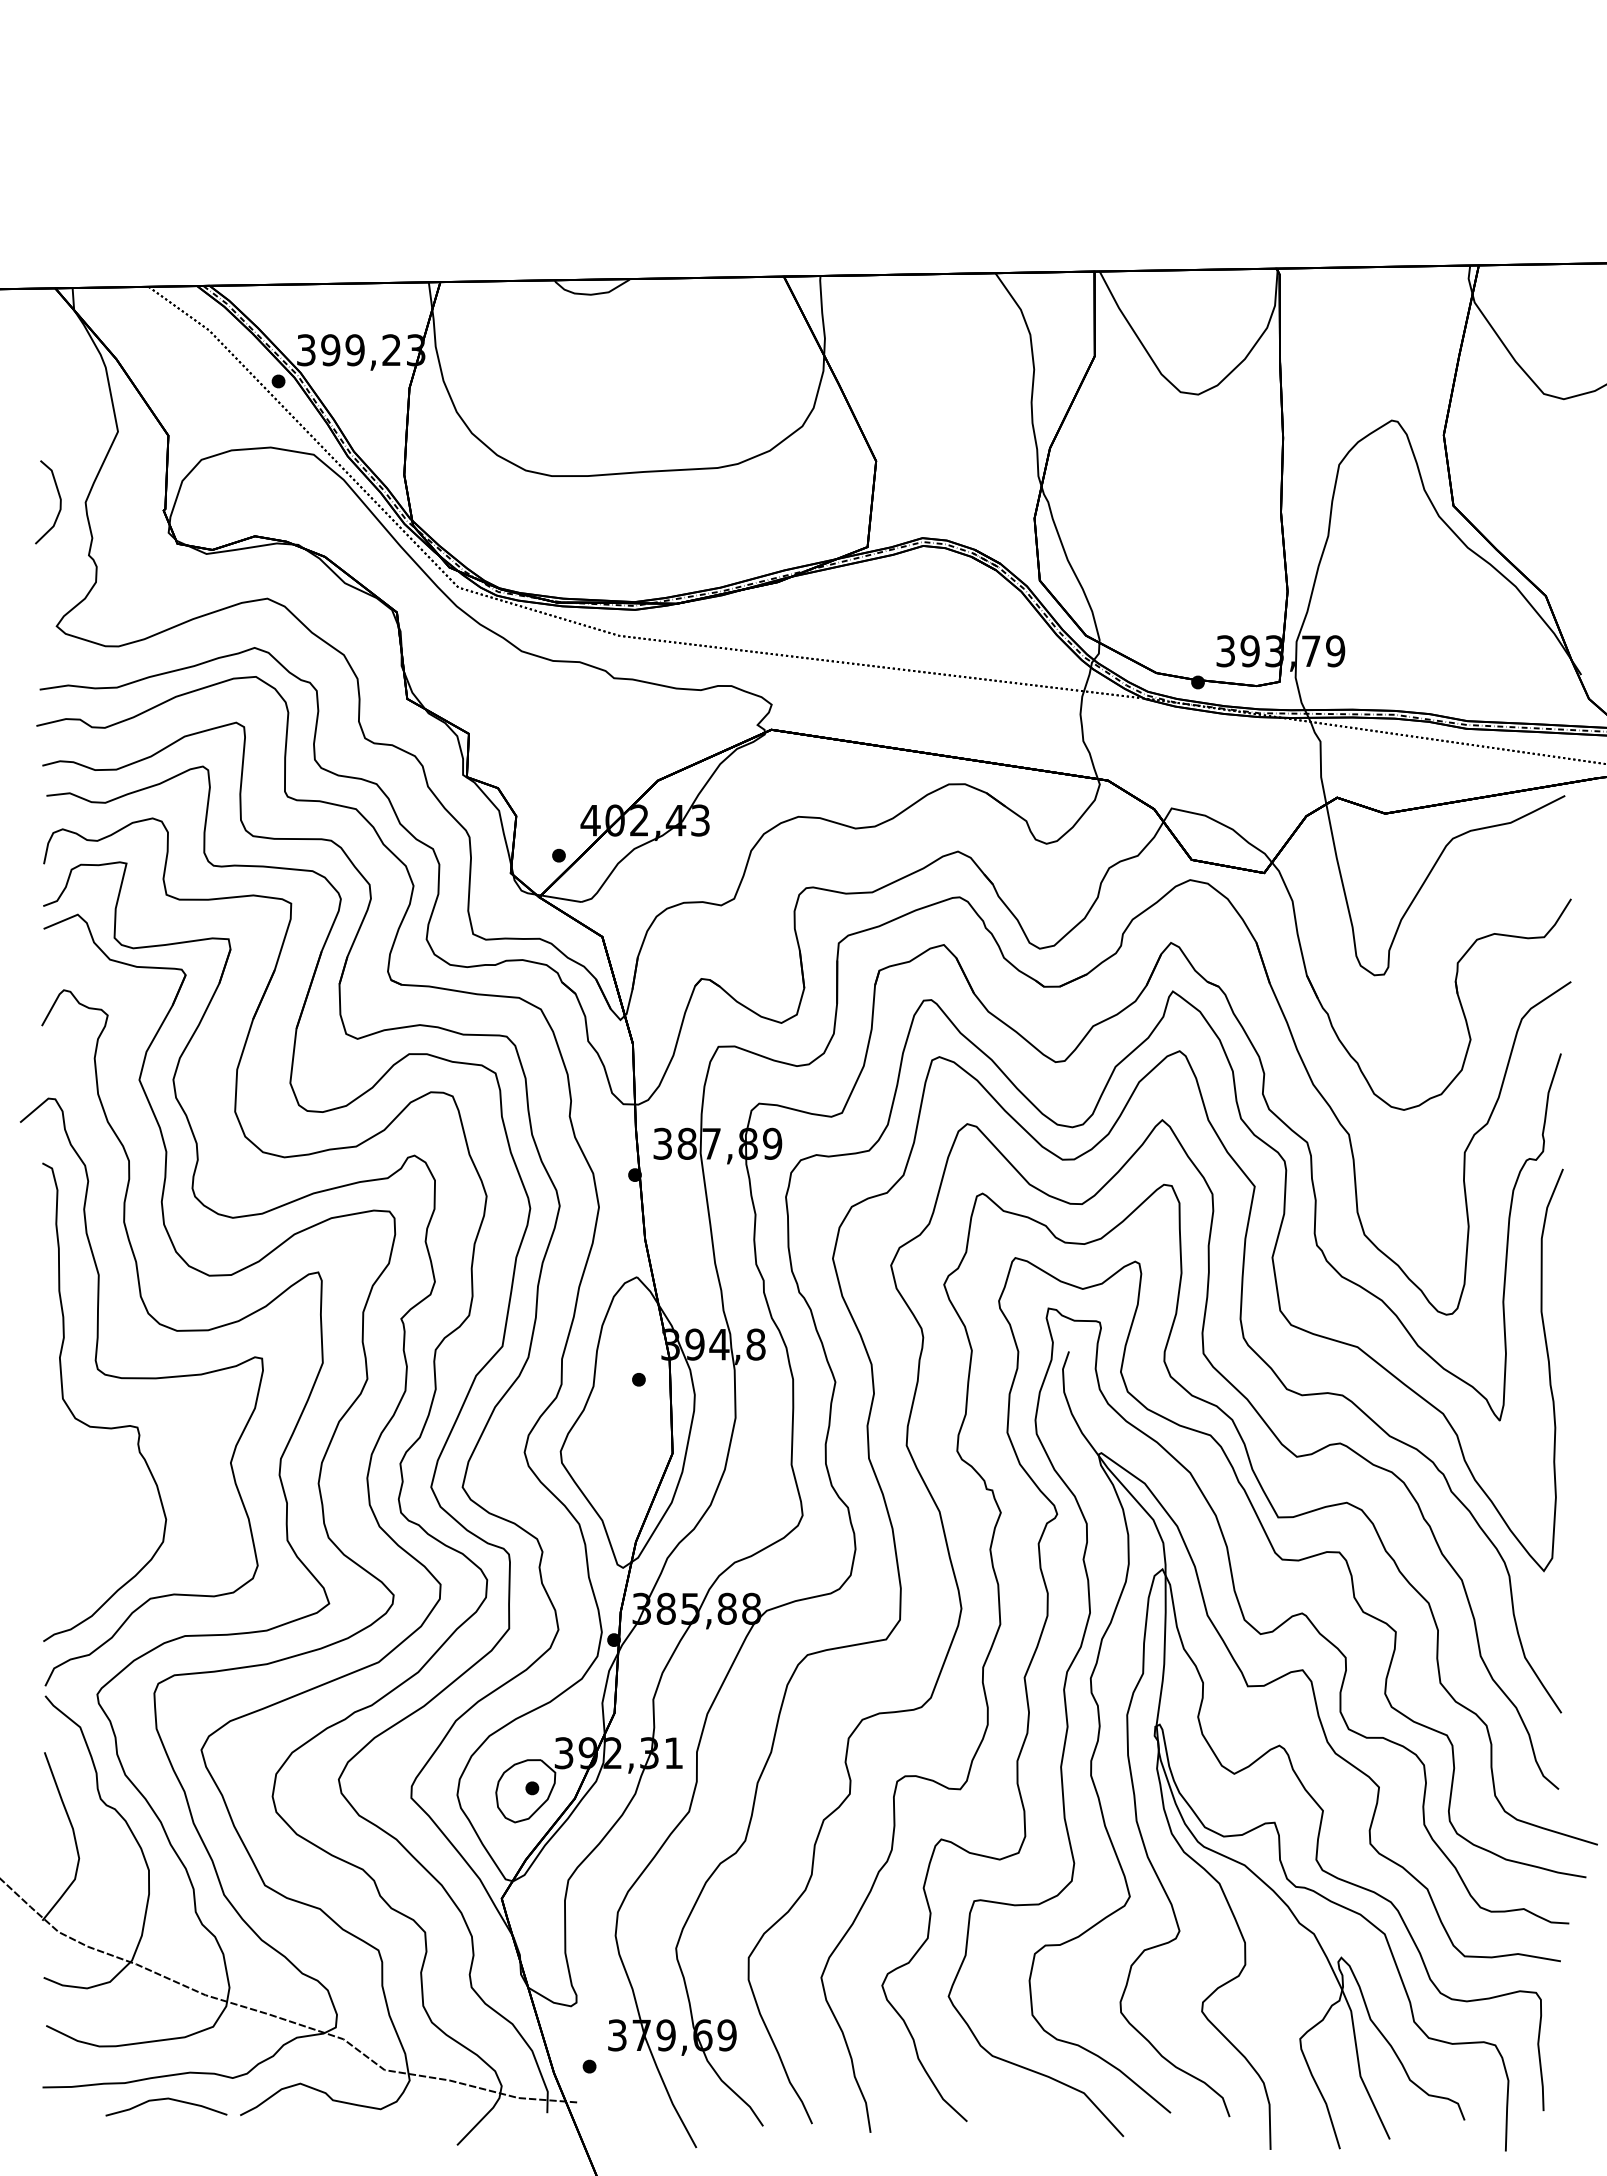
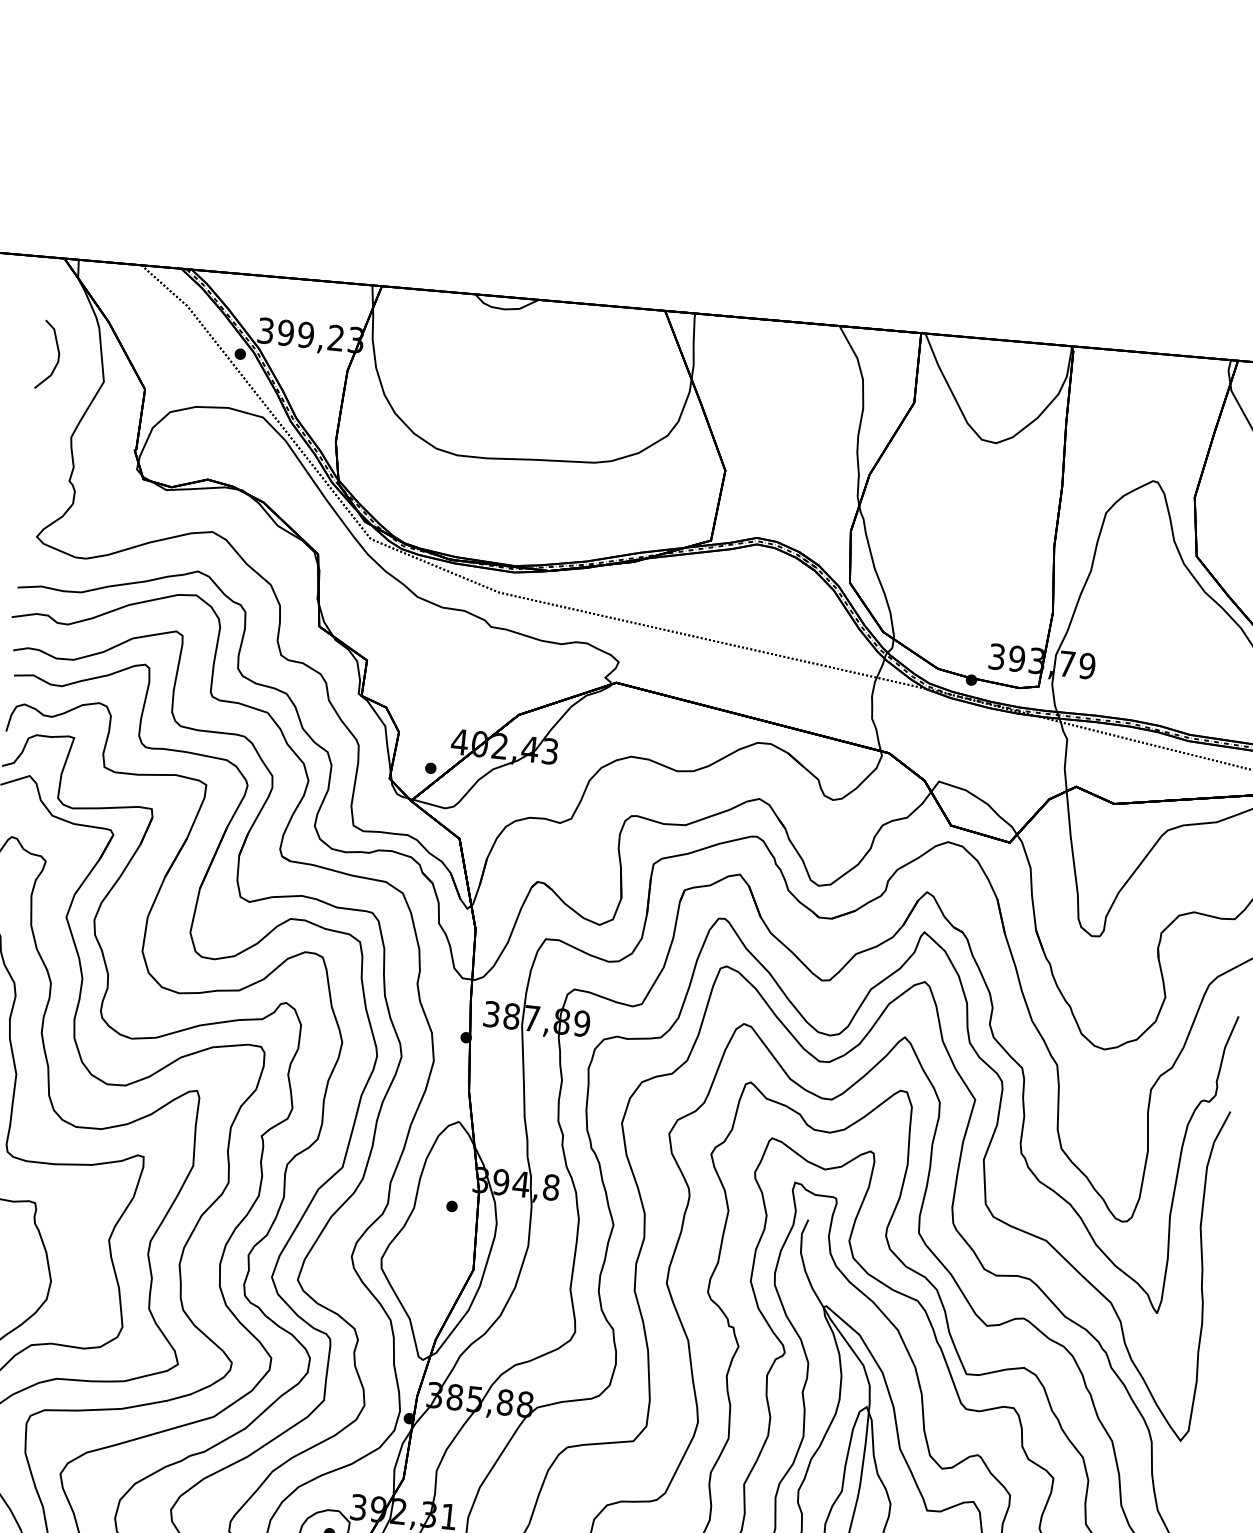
curve: (59, 502) -> (57, 356), moved

